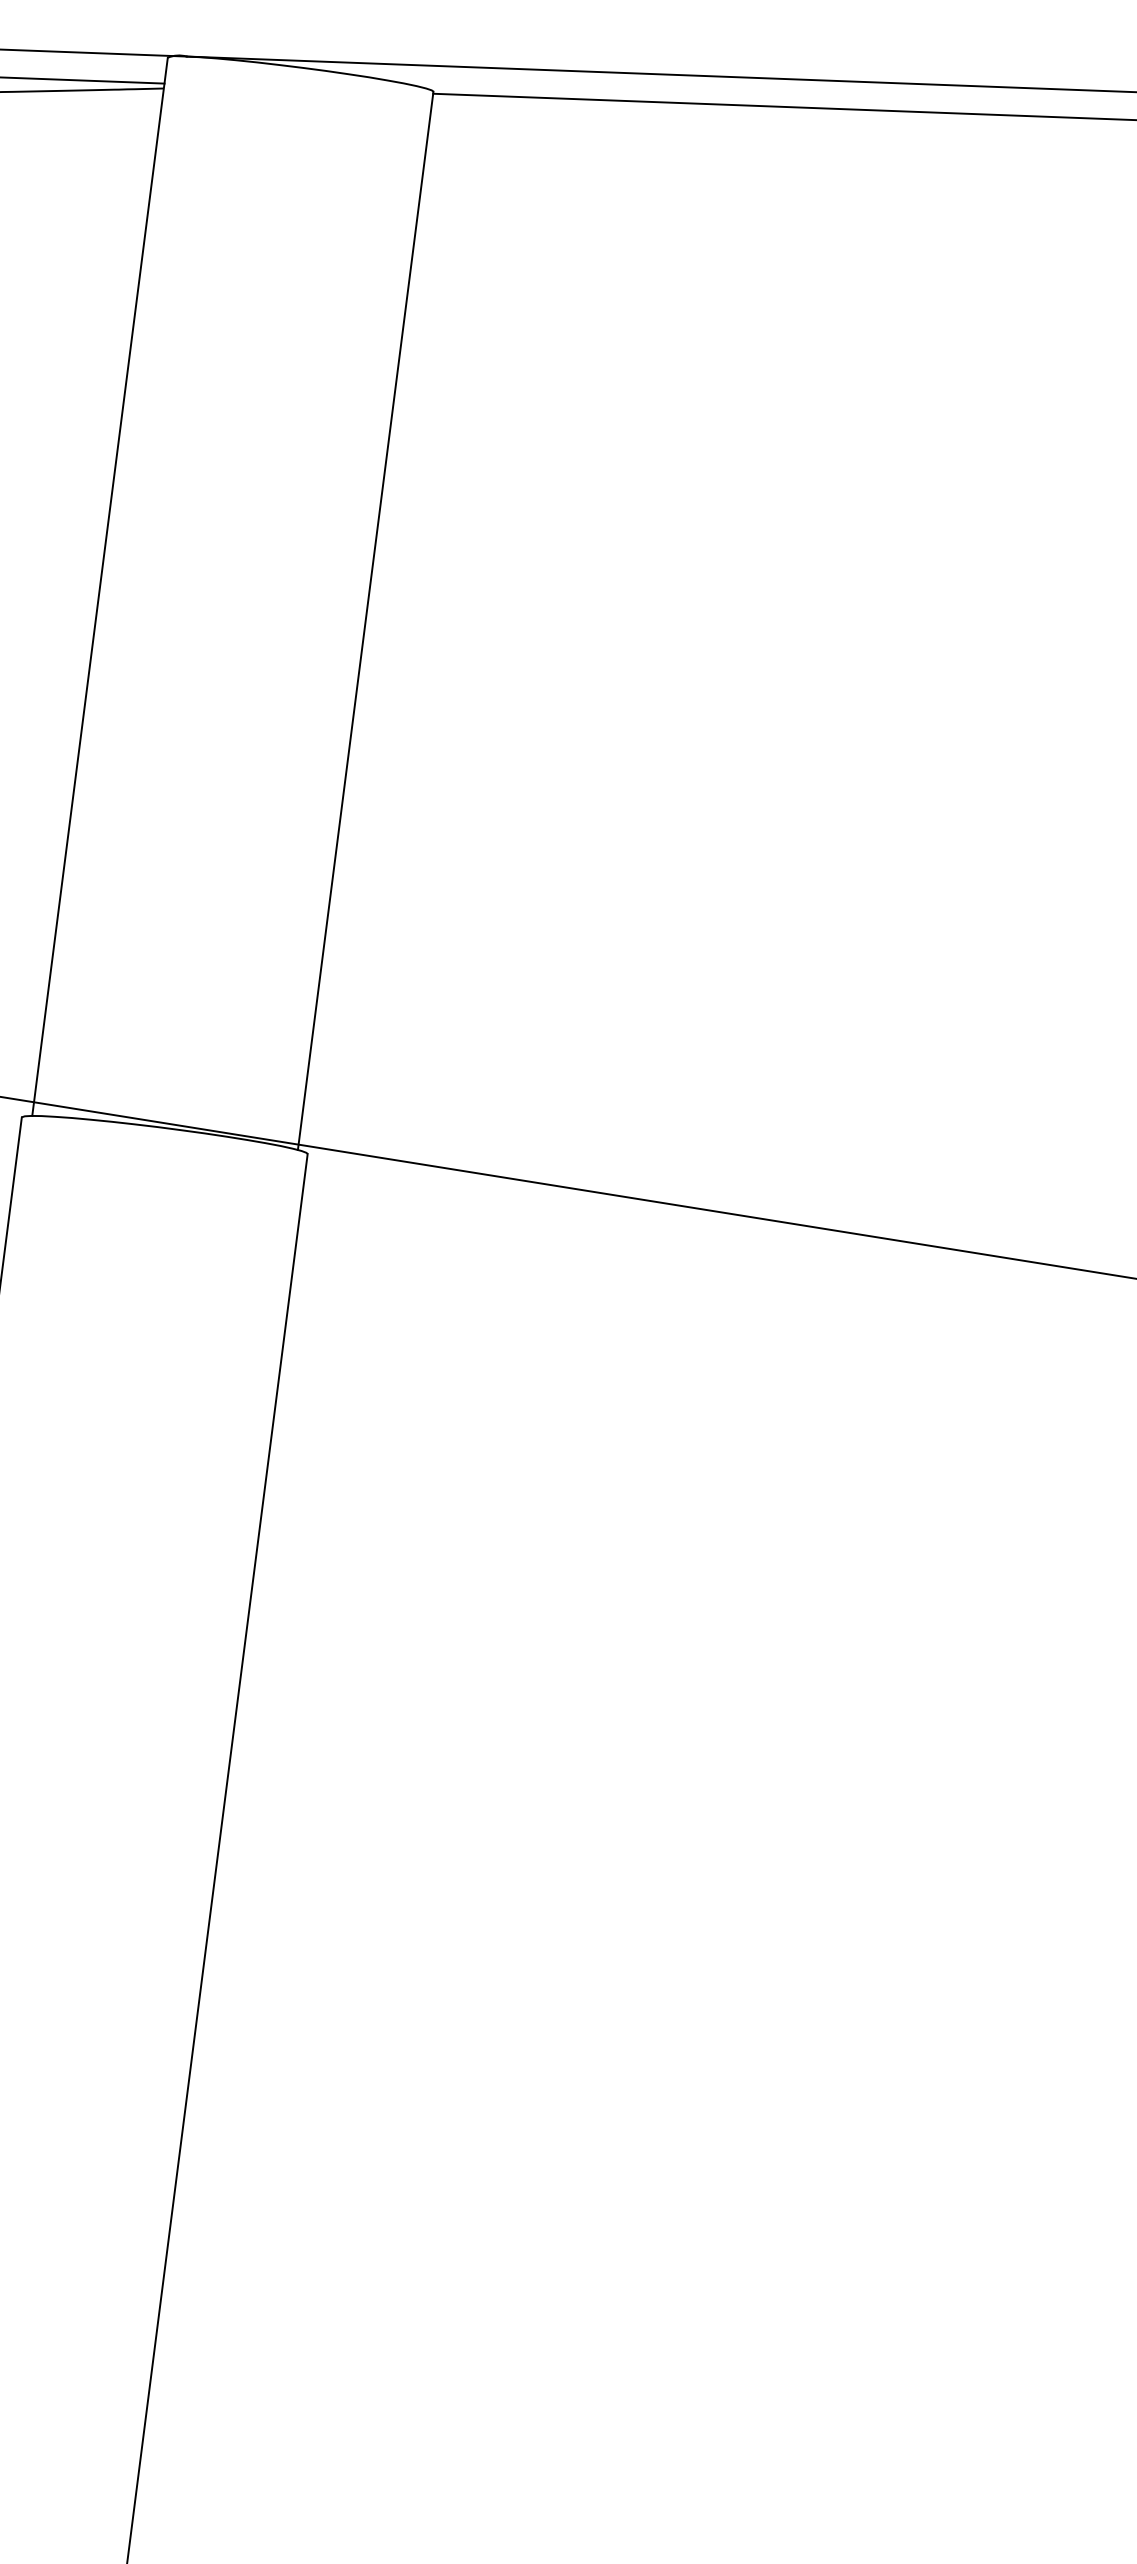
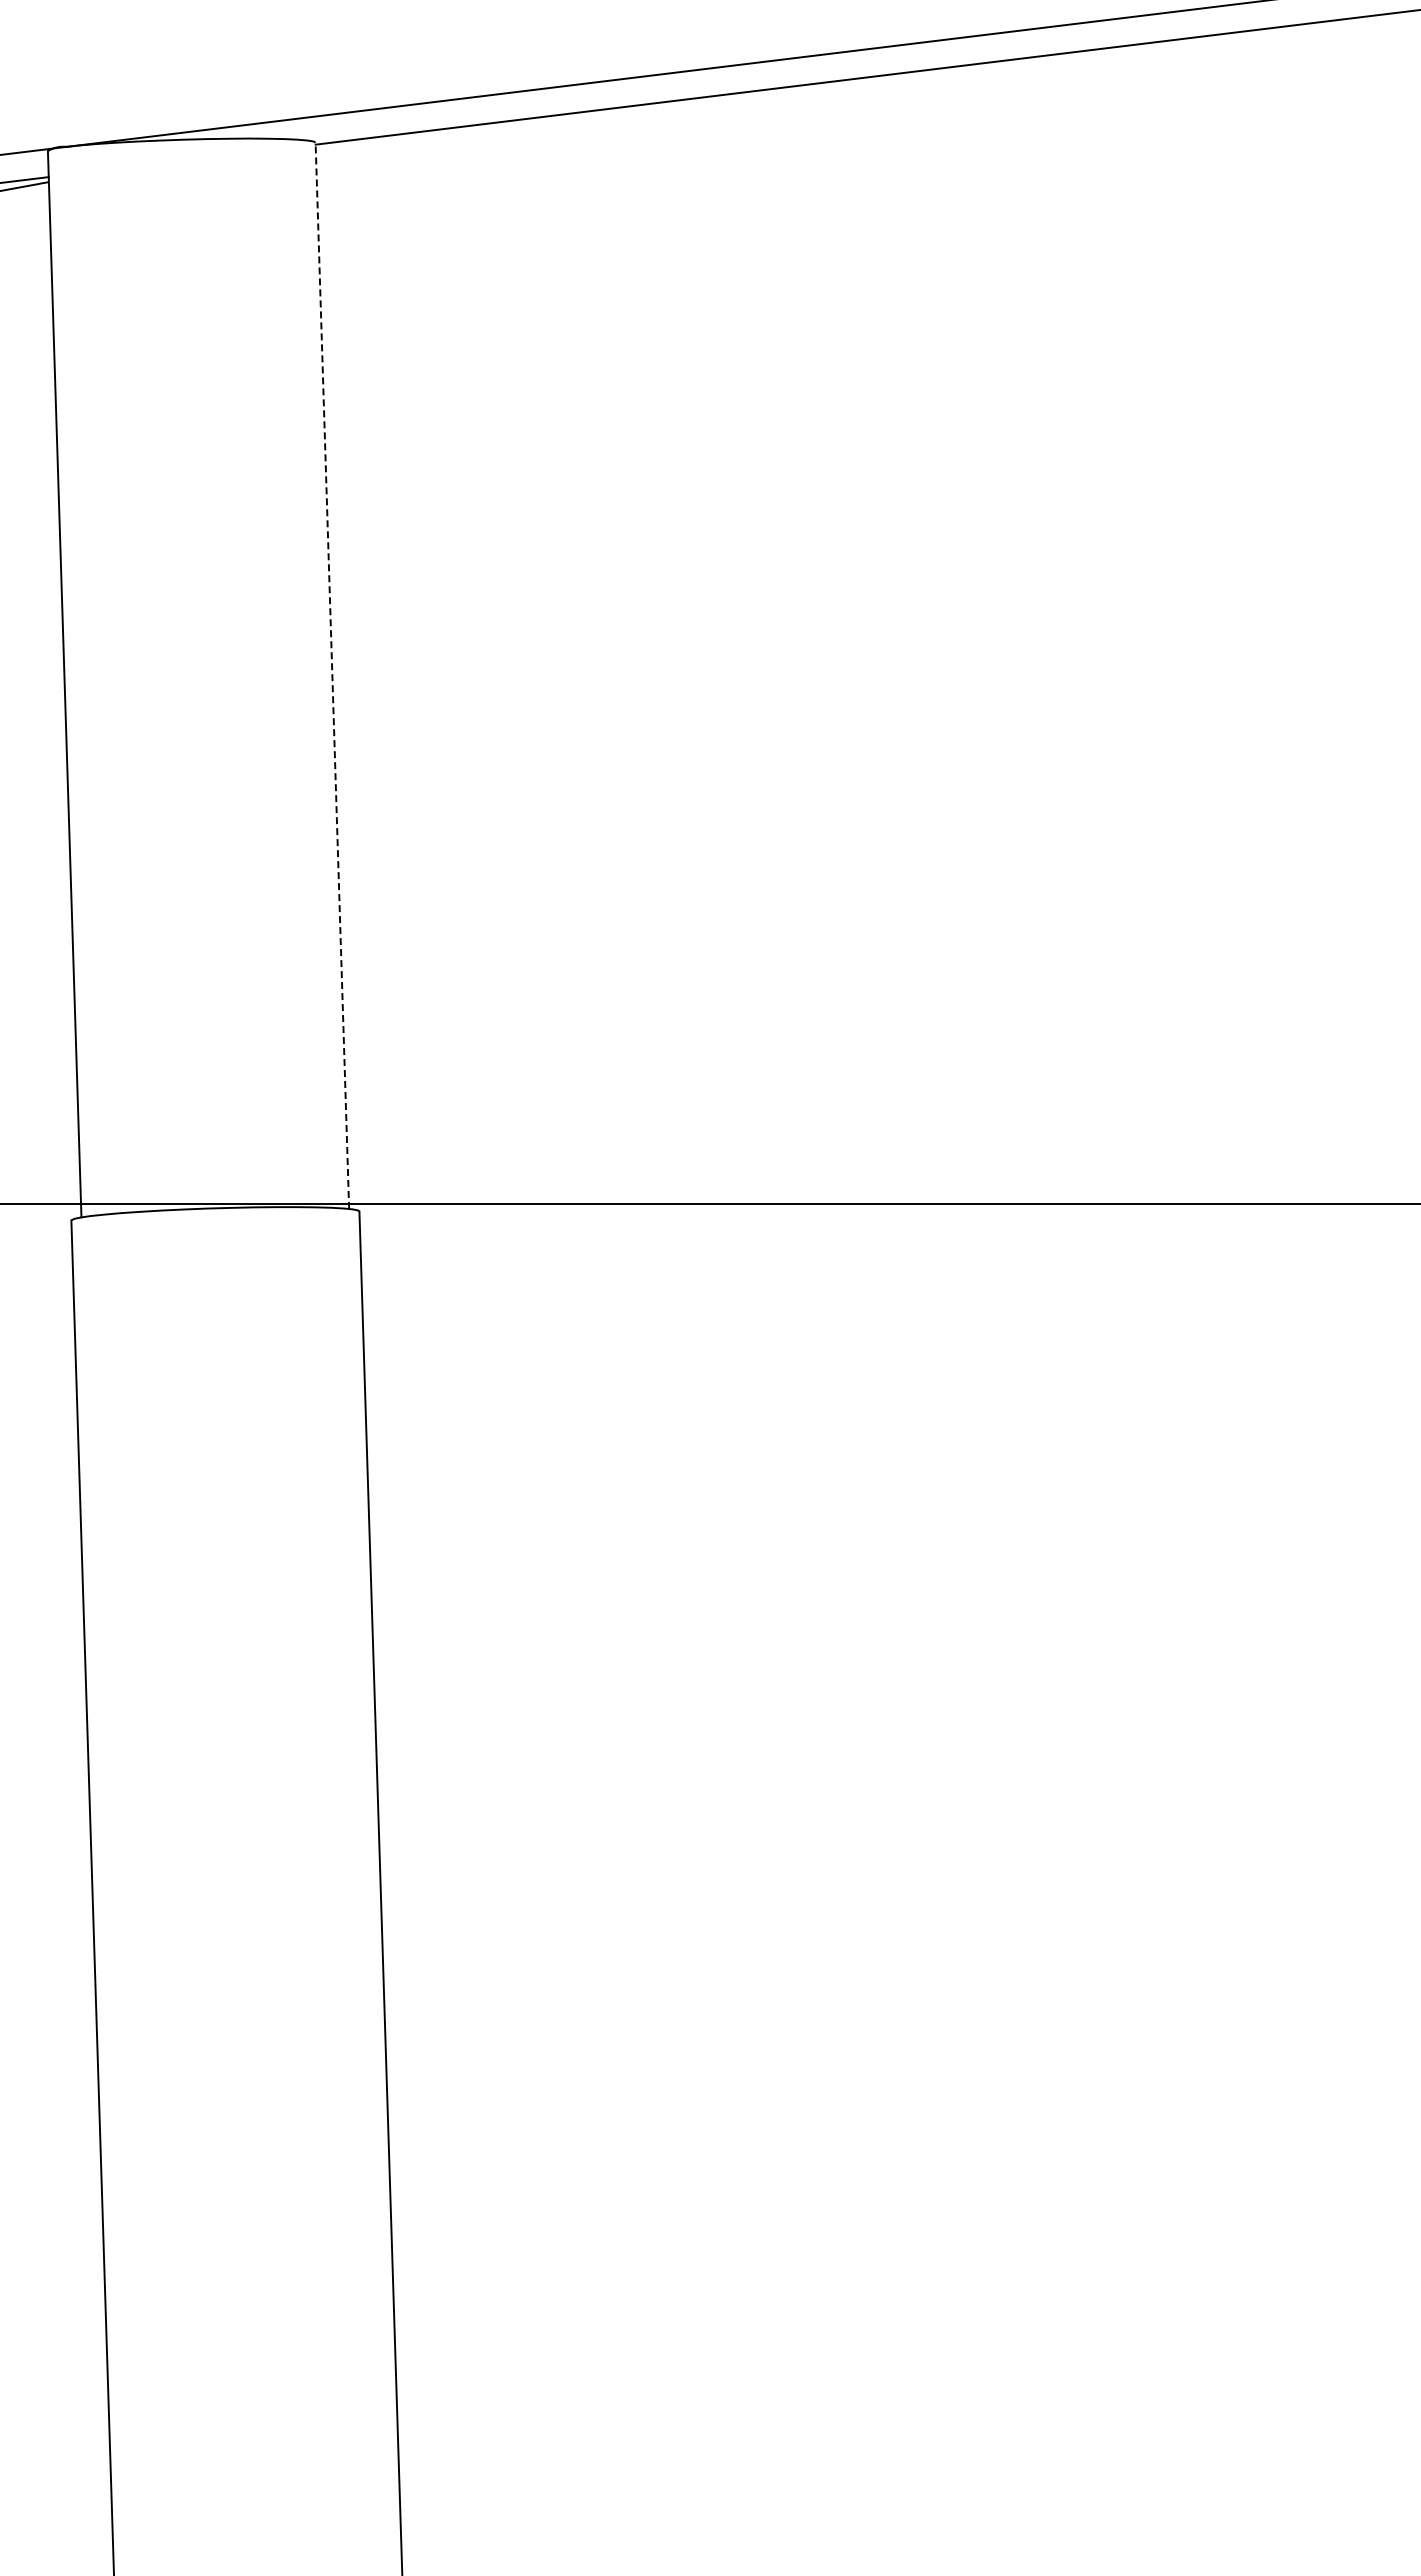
line: (365, 620) -> (332, 675), solid -> dashed

